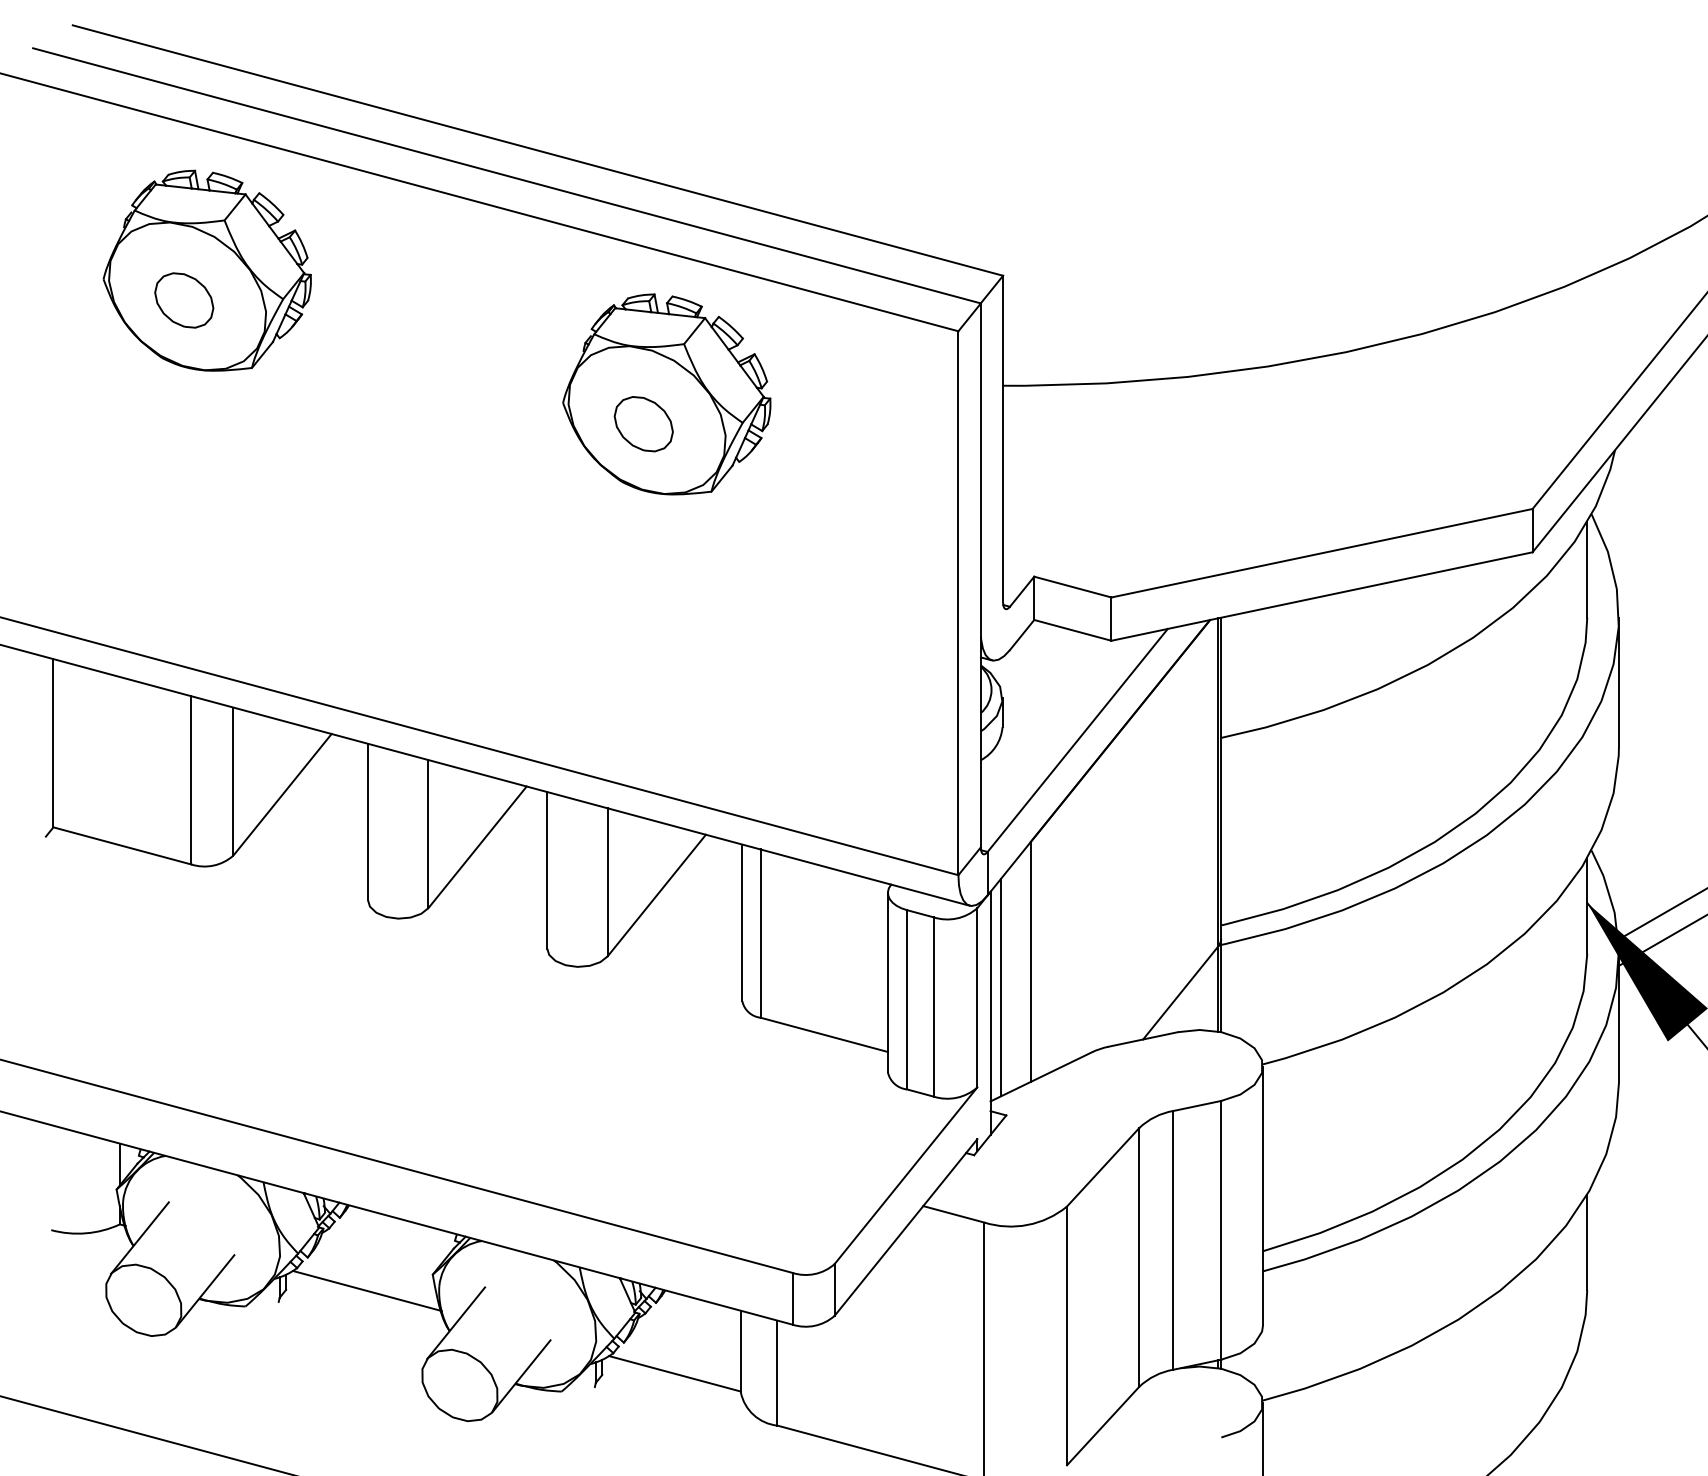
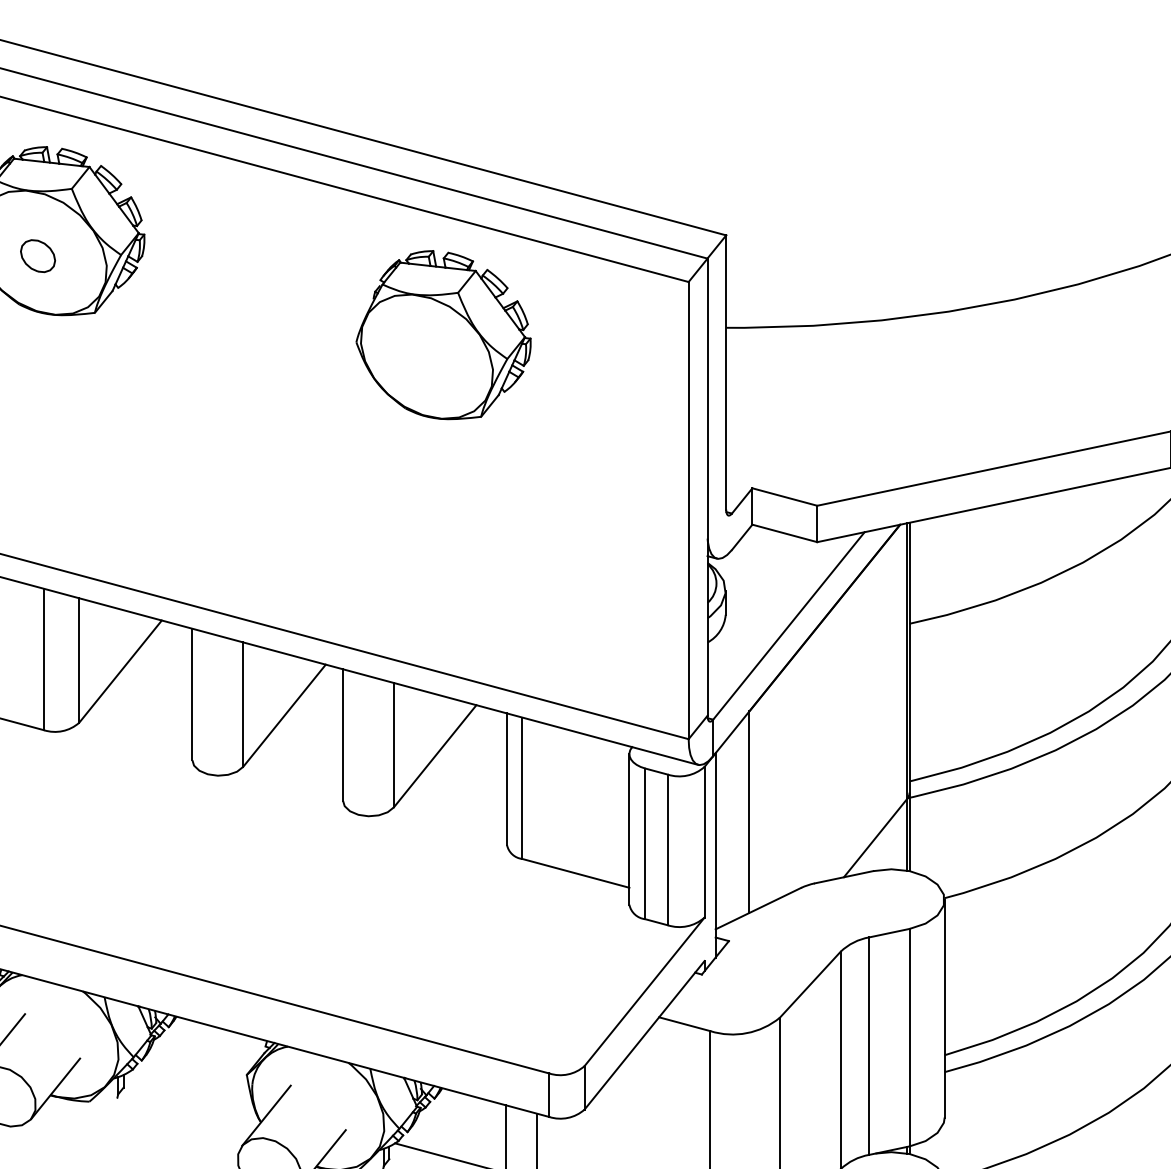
part: (184, 300) -> (38, 256), size x0.7
part: (643, 424) -> (423, 360), removed
line: (1000, 987) -> (724, 833), removed
line: (367, 1290) -> (191, 1088), removed

